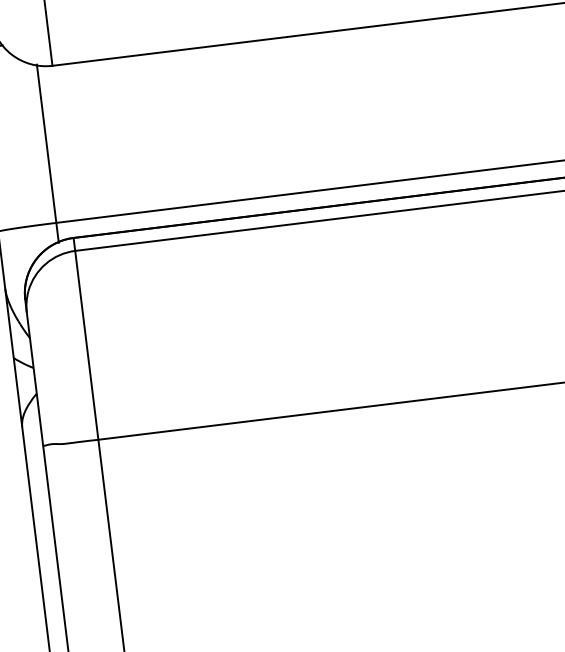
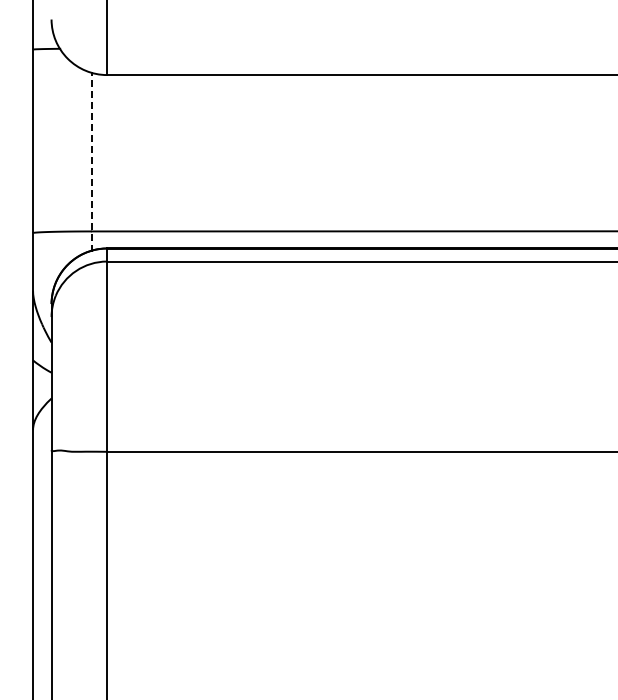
line: (47, 153) -> (91, 161), solid -> dashed

